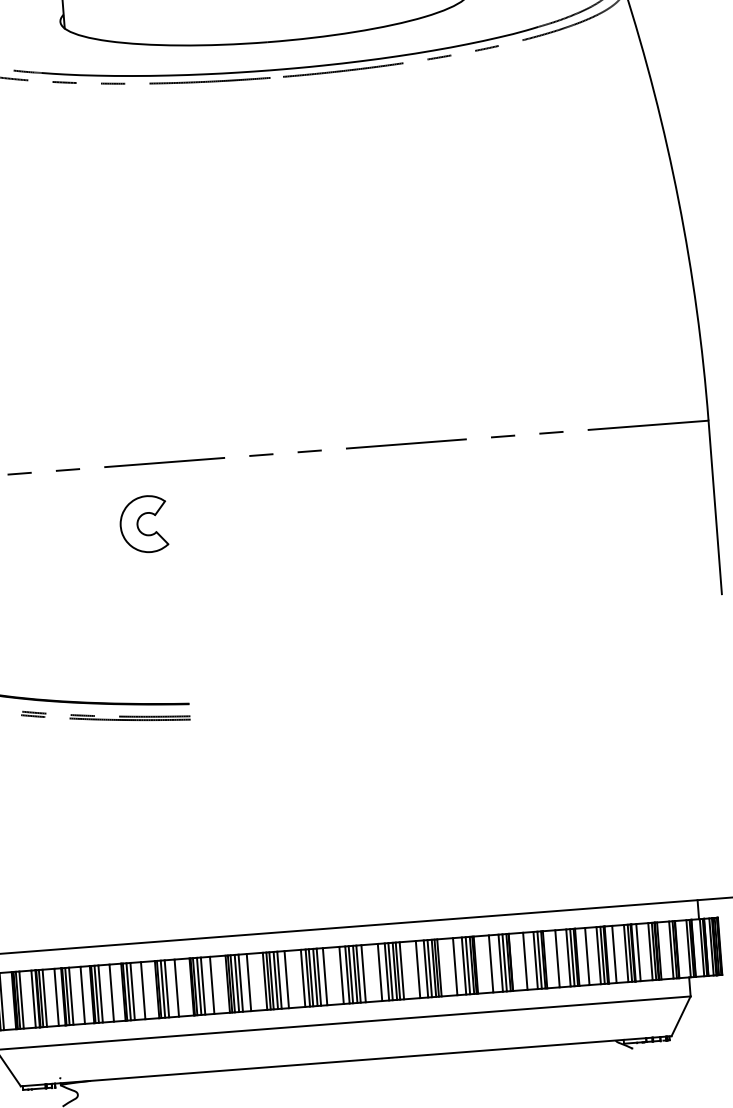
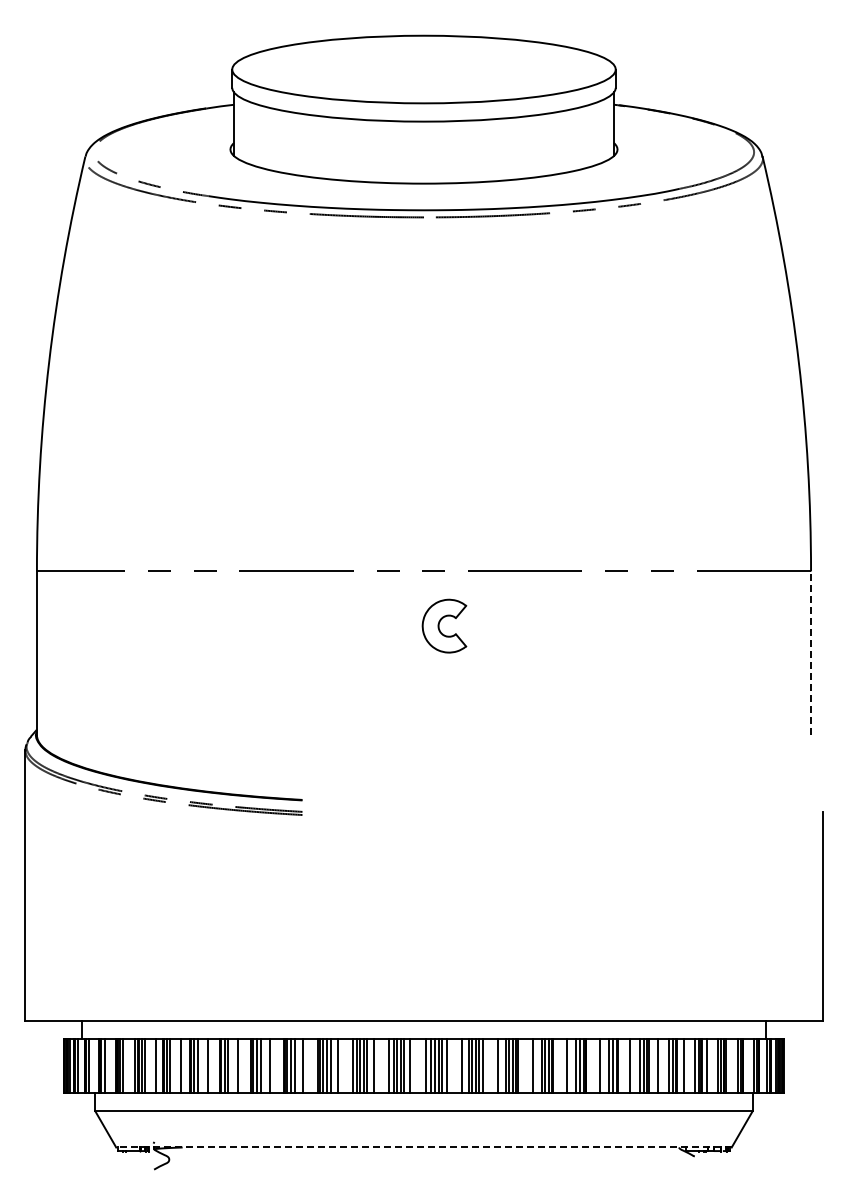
line: (715, 506) -> (811, 652), solid -> dashed
part: (143, 523) -> (444, 625), moved
line: (345, 1061) -> (423, 1147), solid -> dashed

